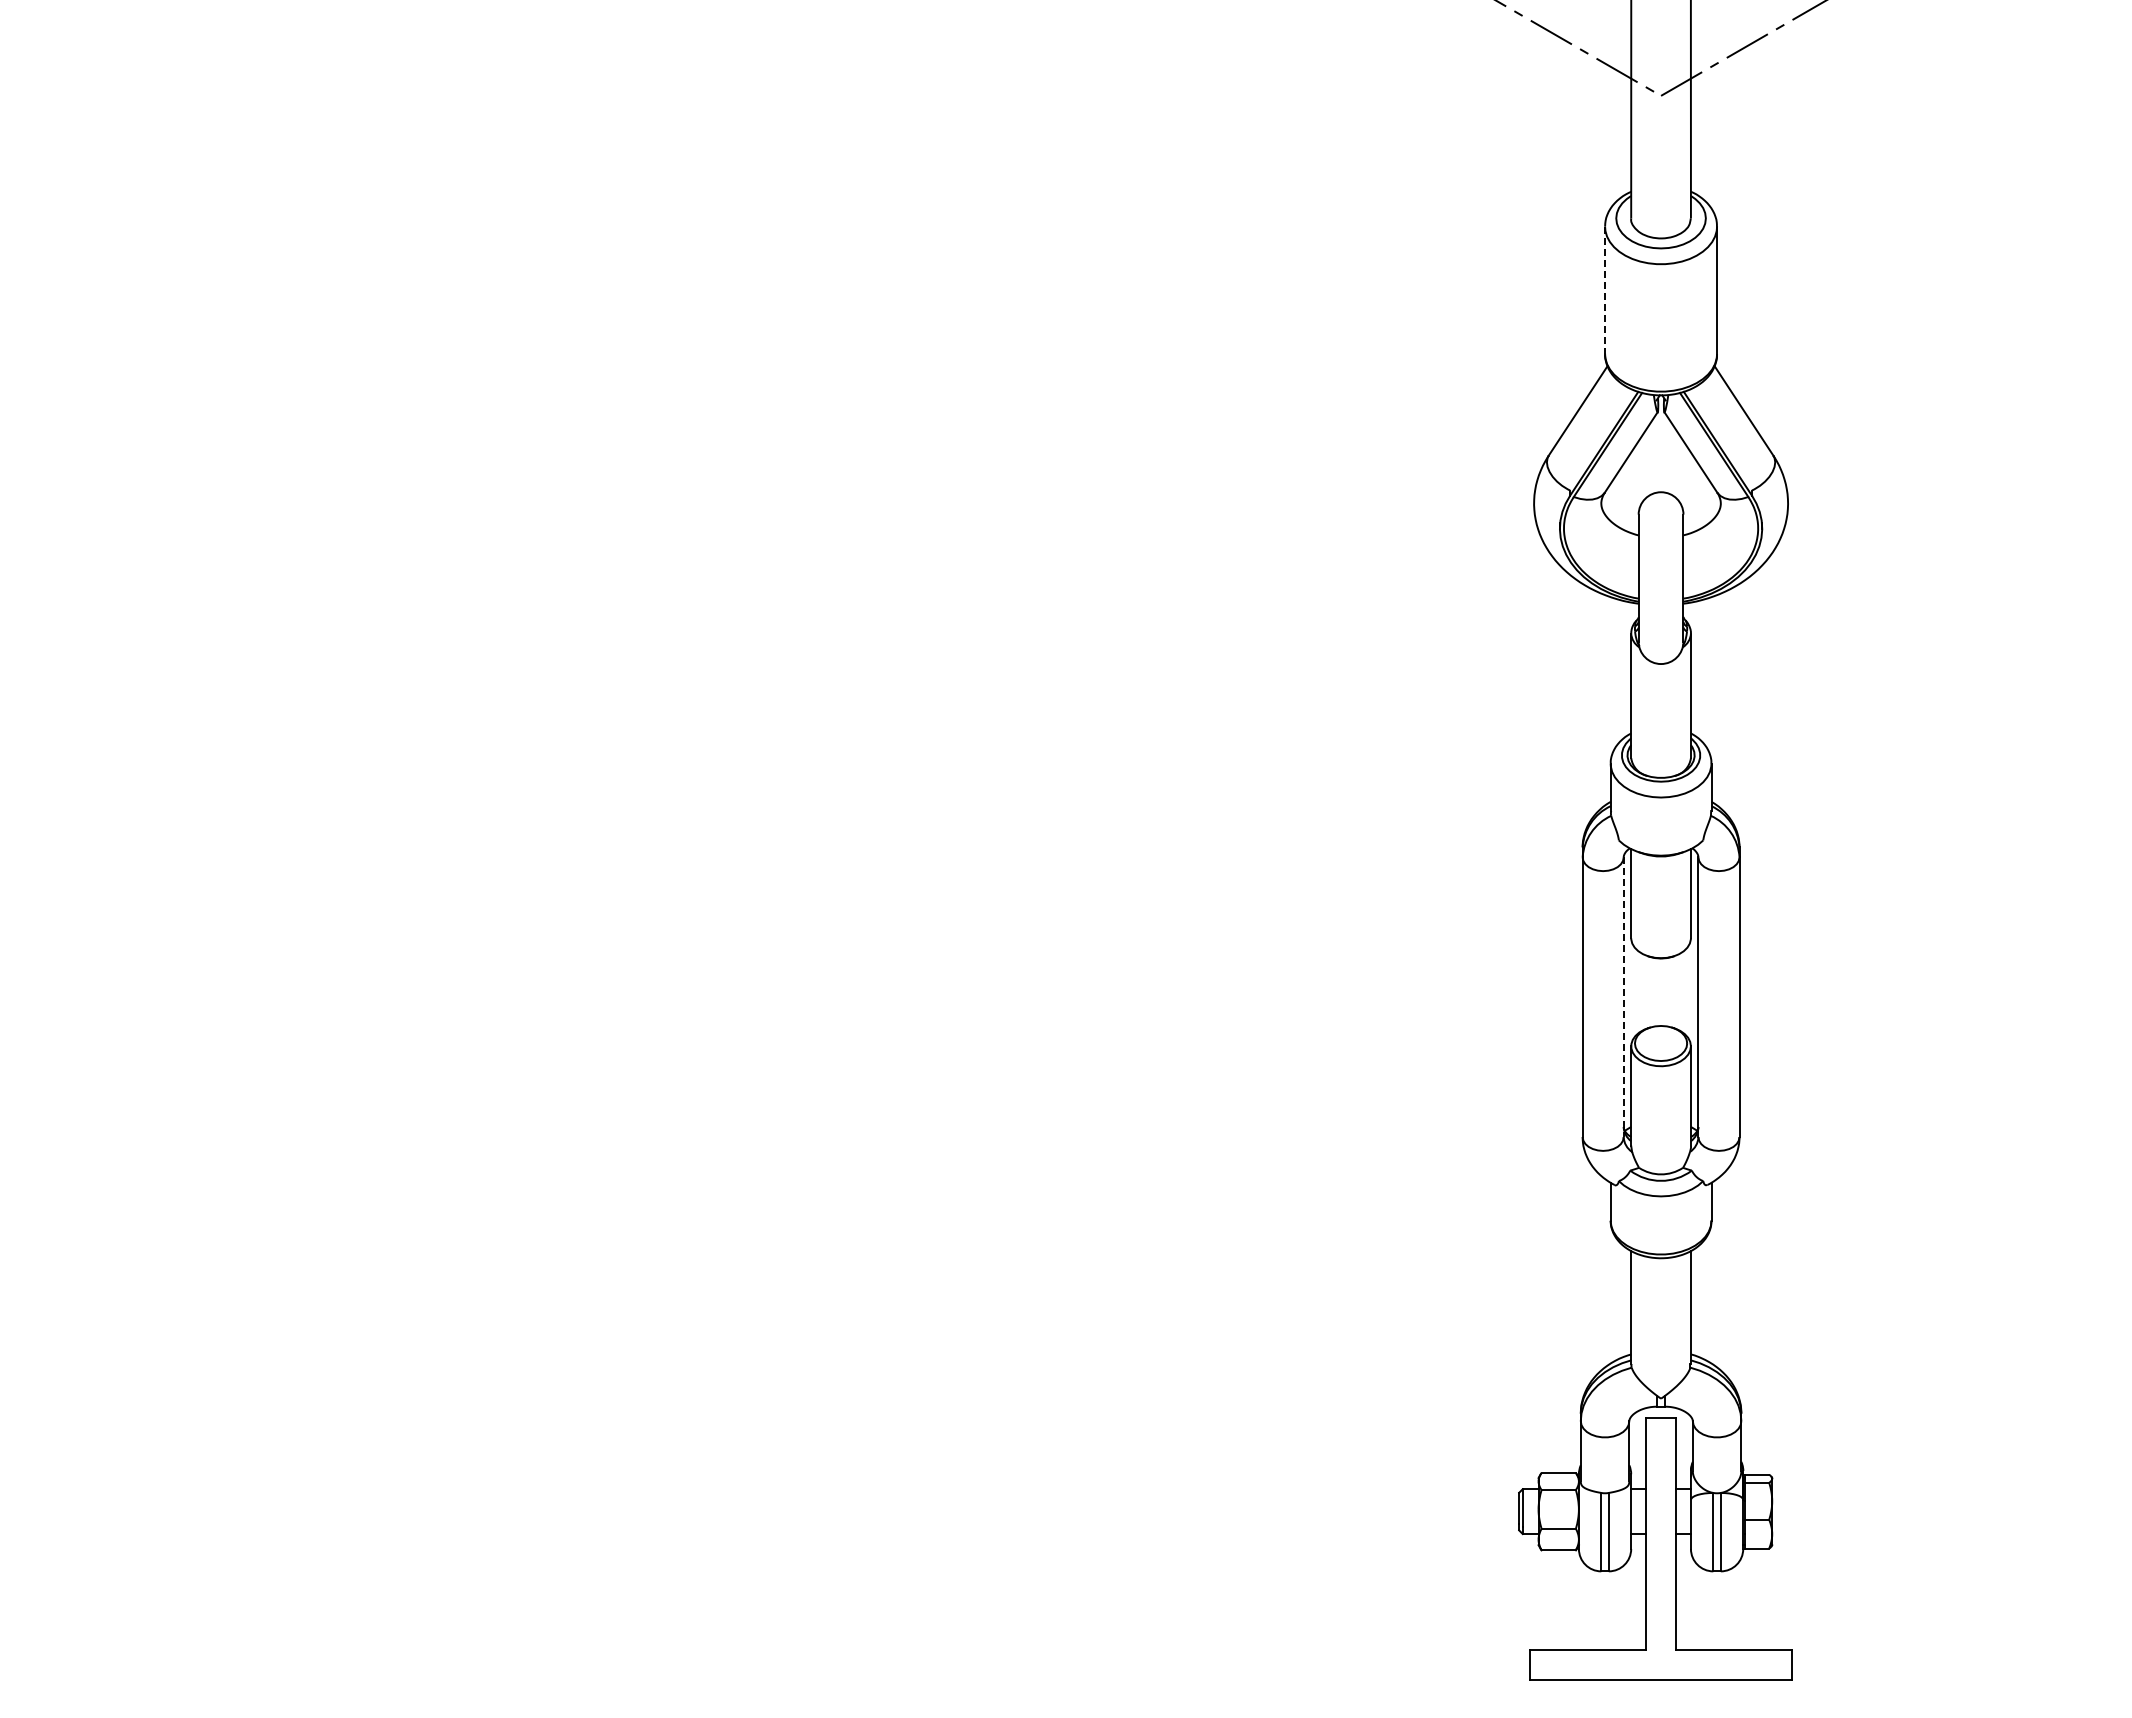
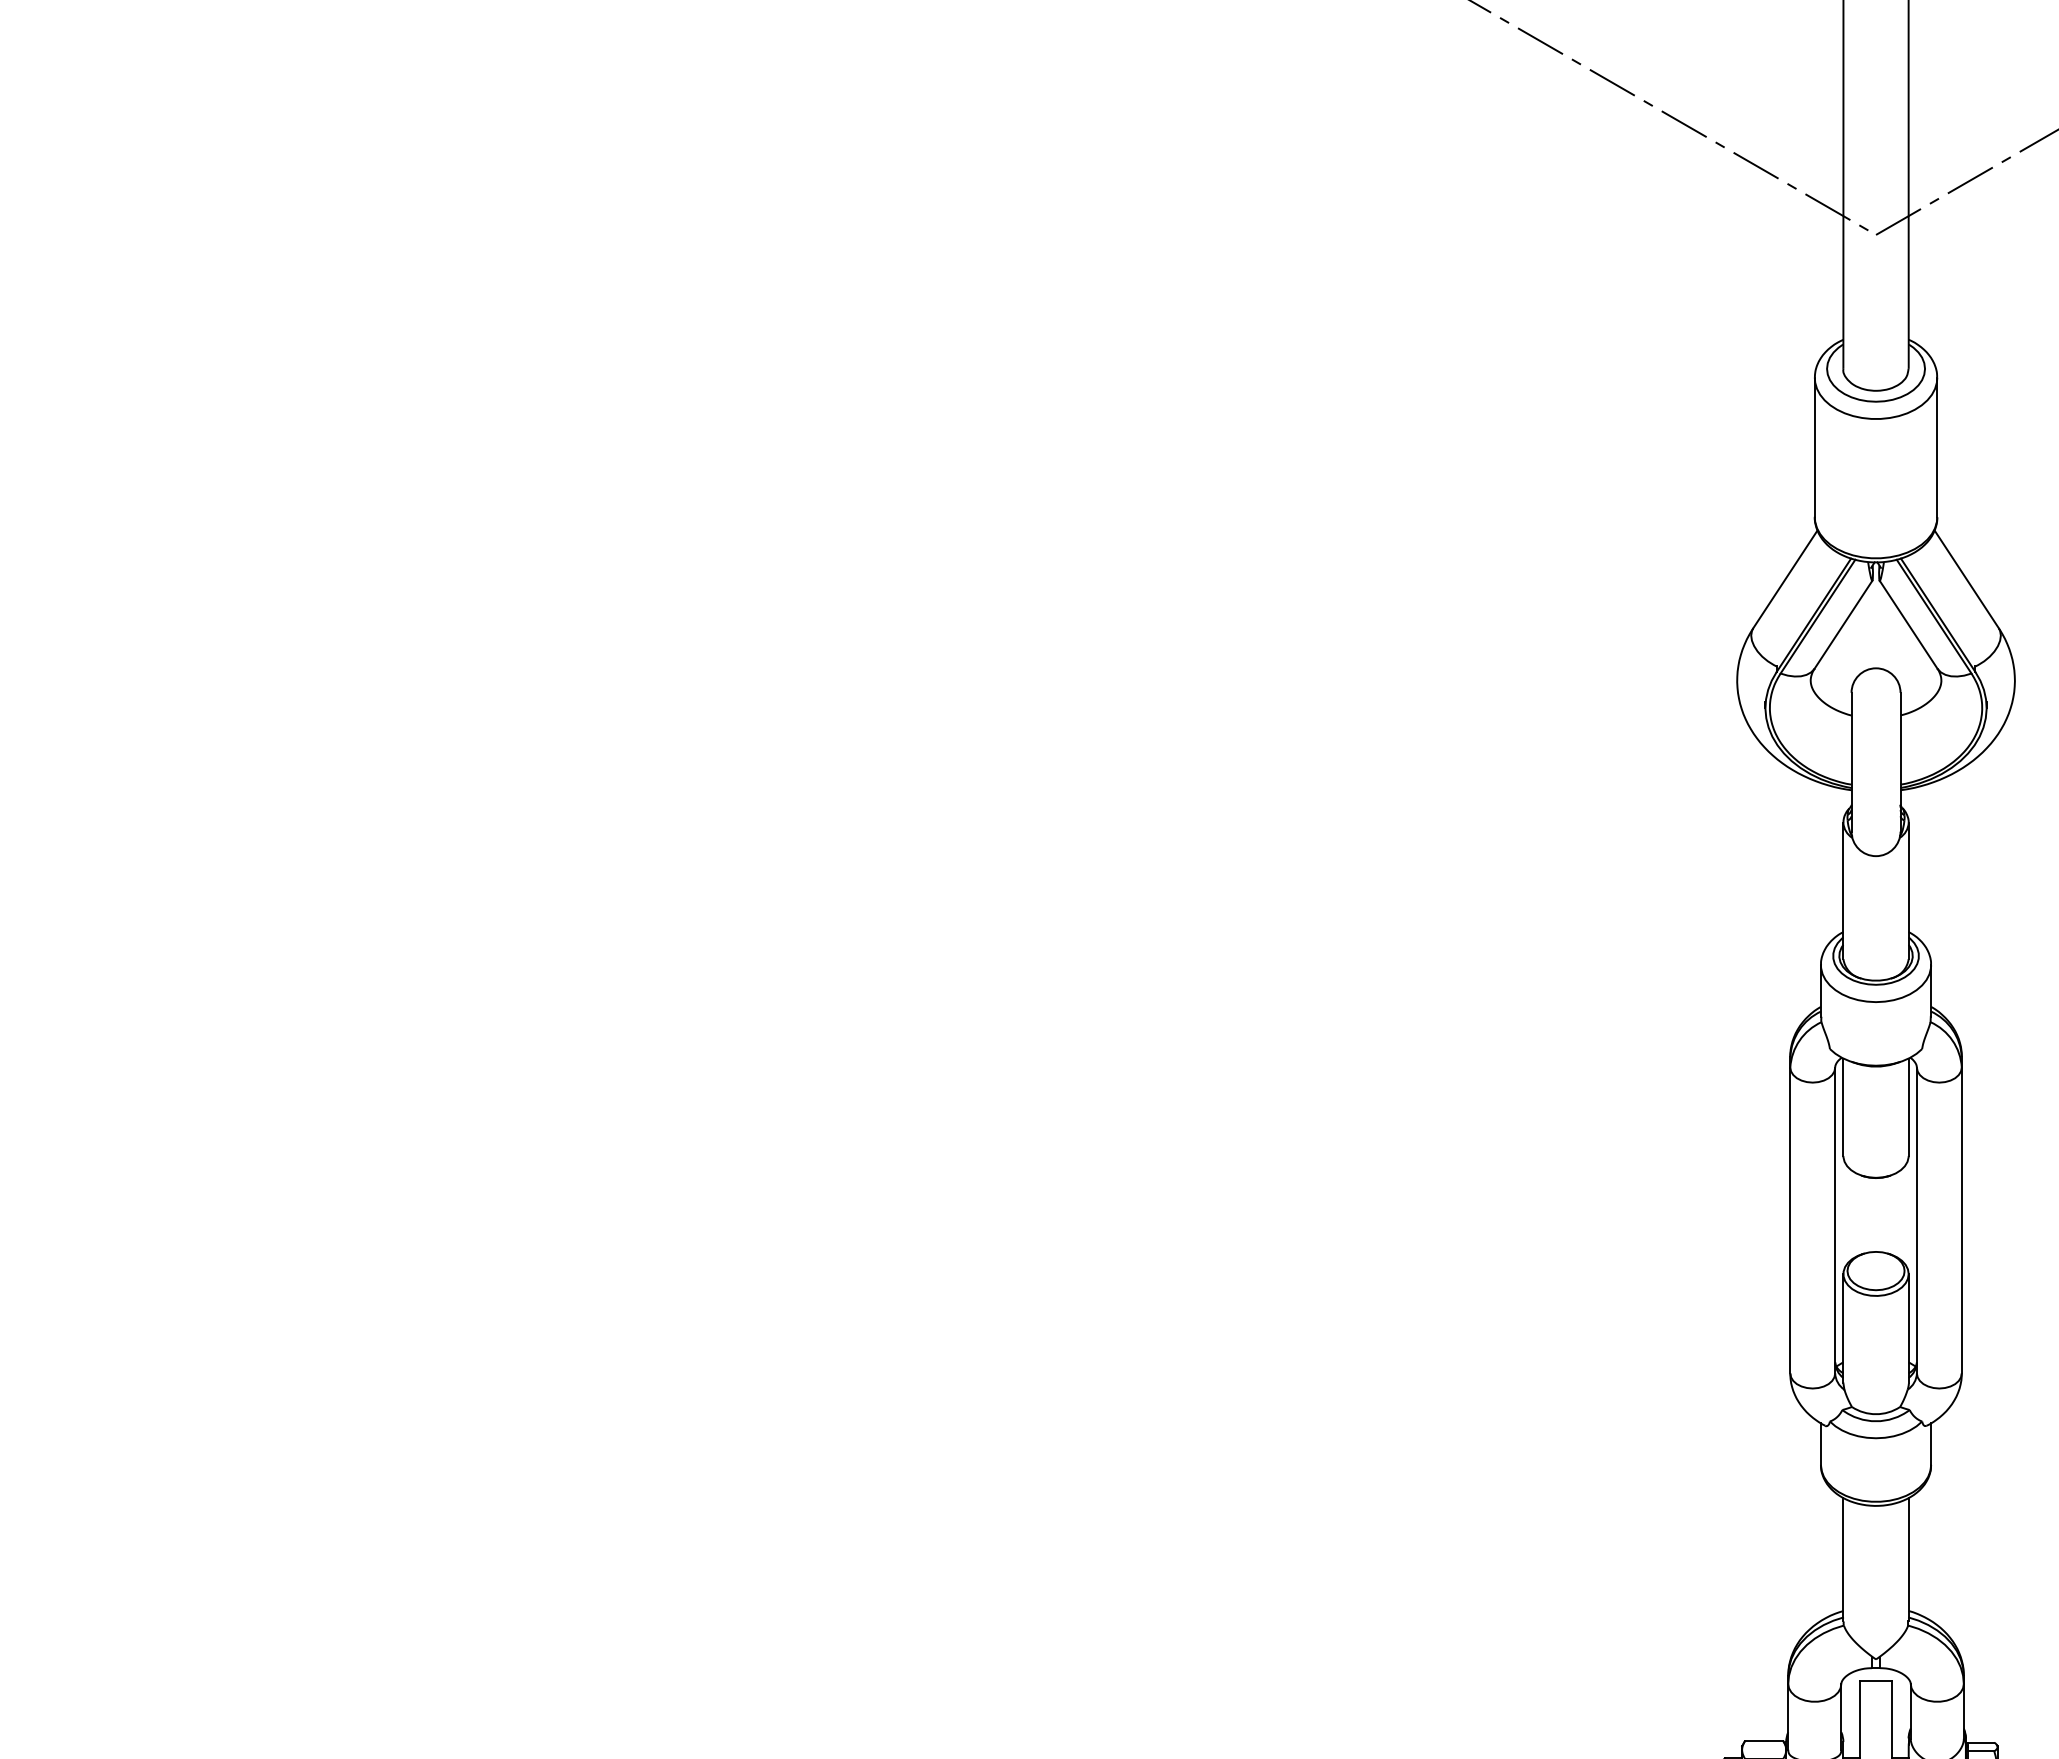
line: (1605, 290) -> (1815, 447), dashed -> solid
line: (1623, 997) -> (1834, 1220), dashed -> solid

